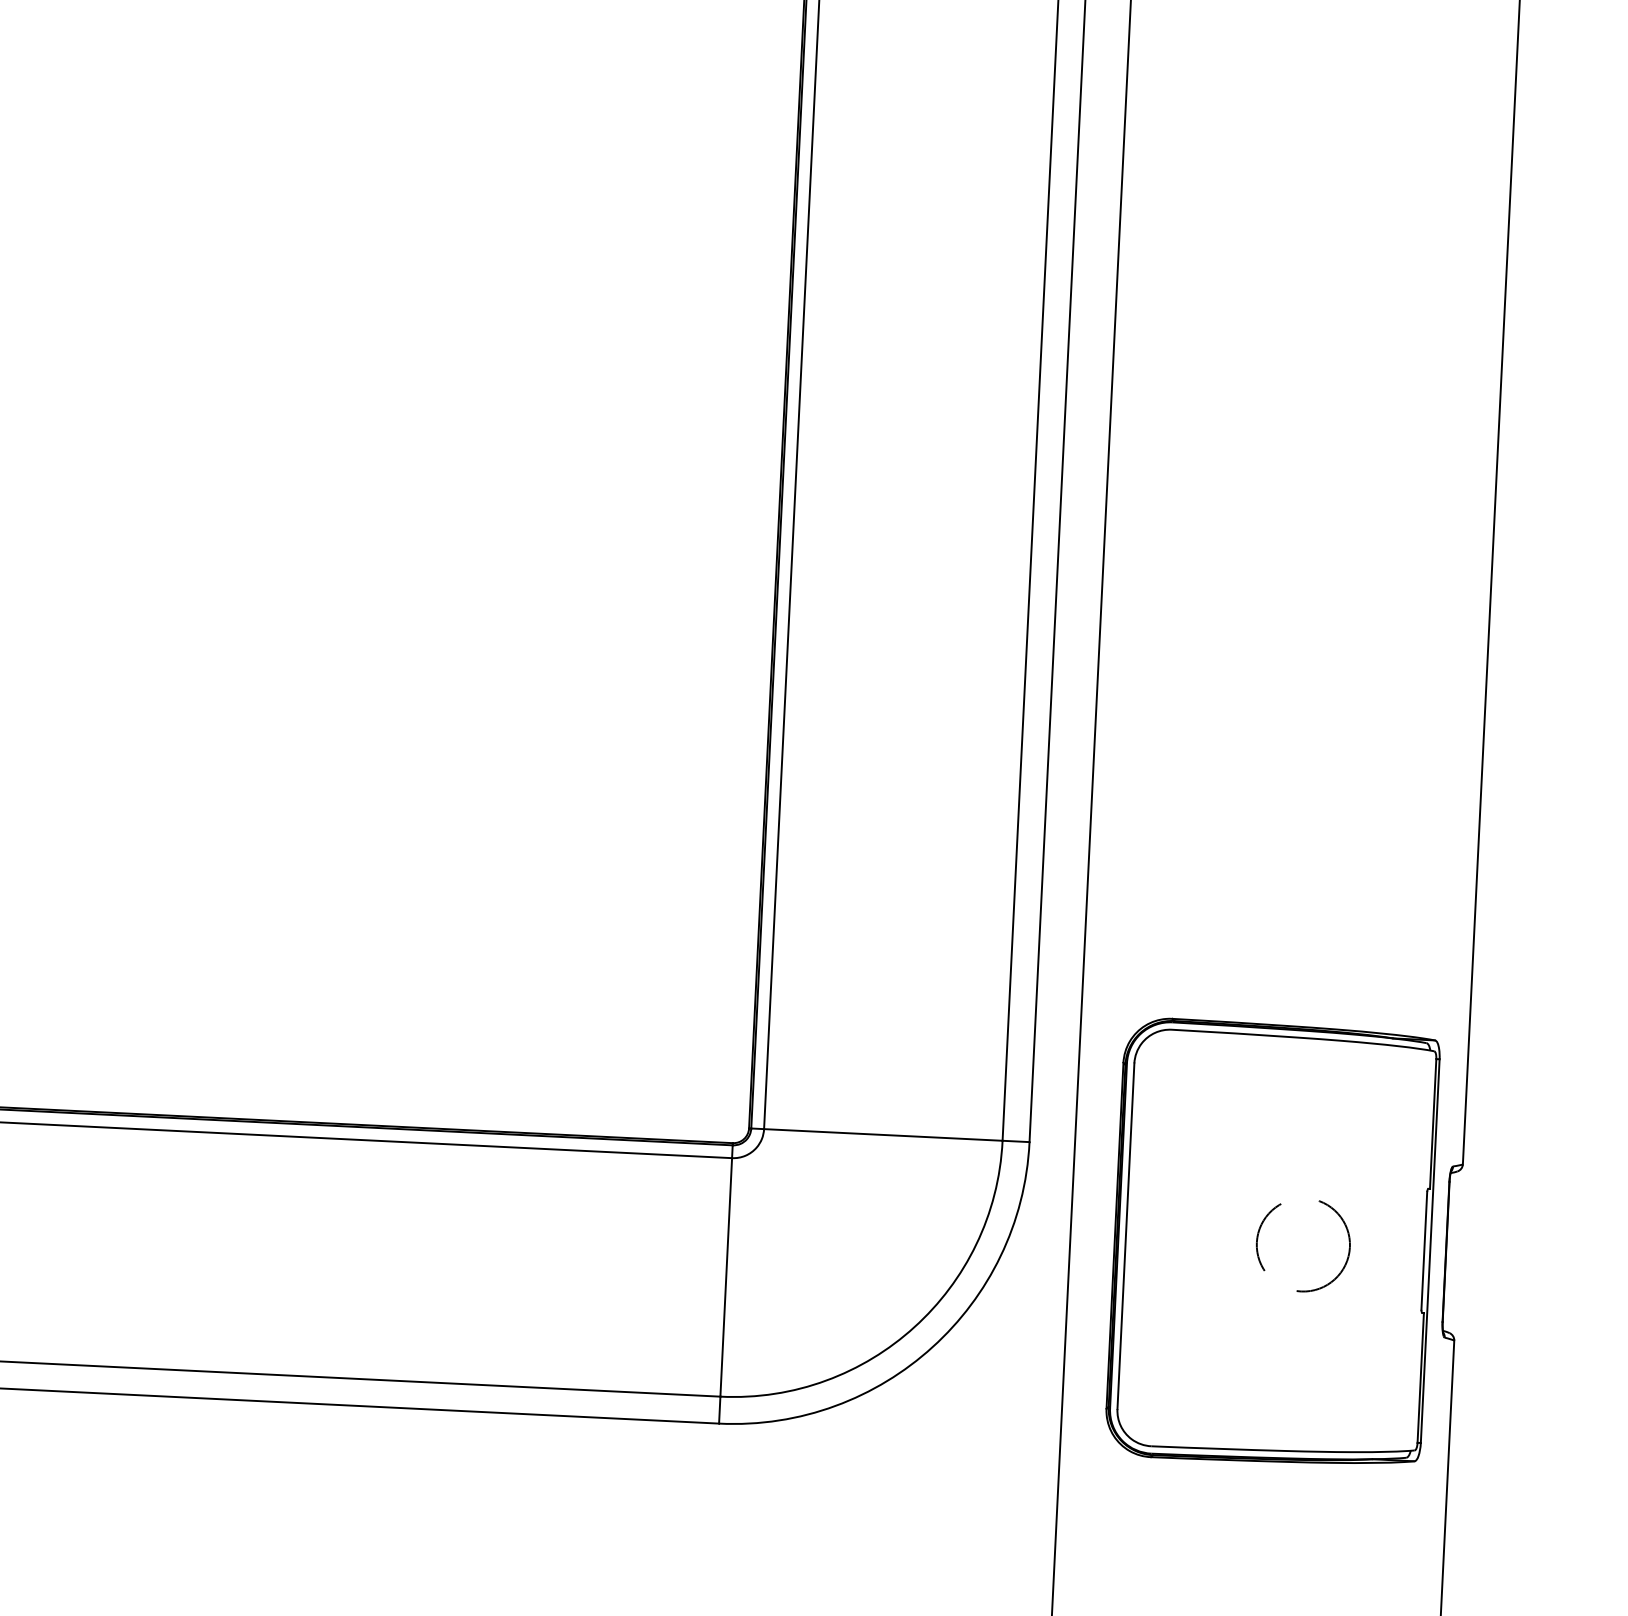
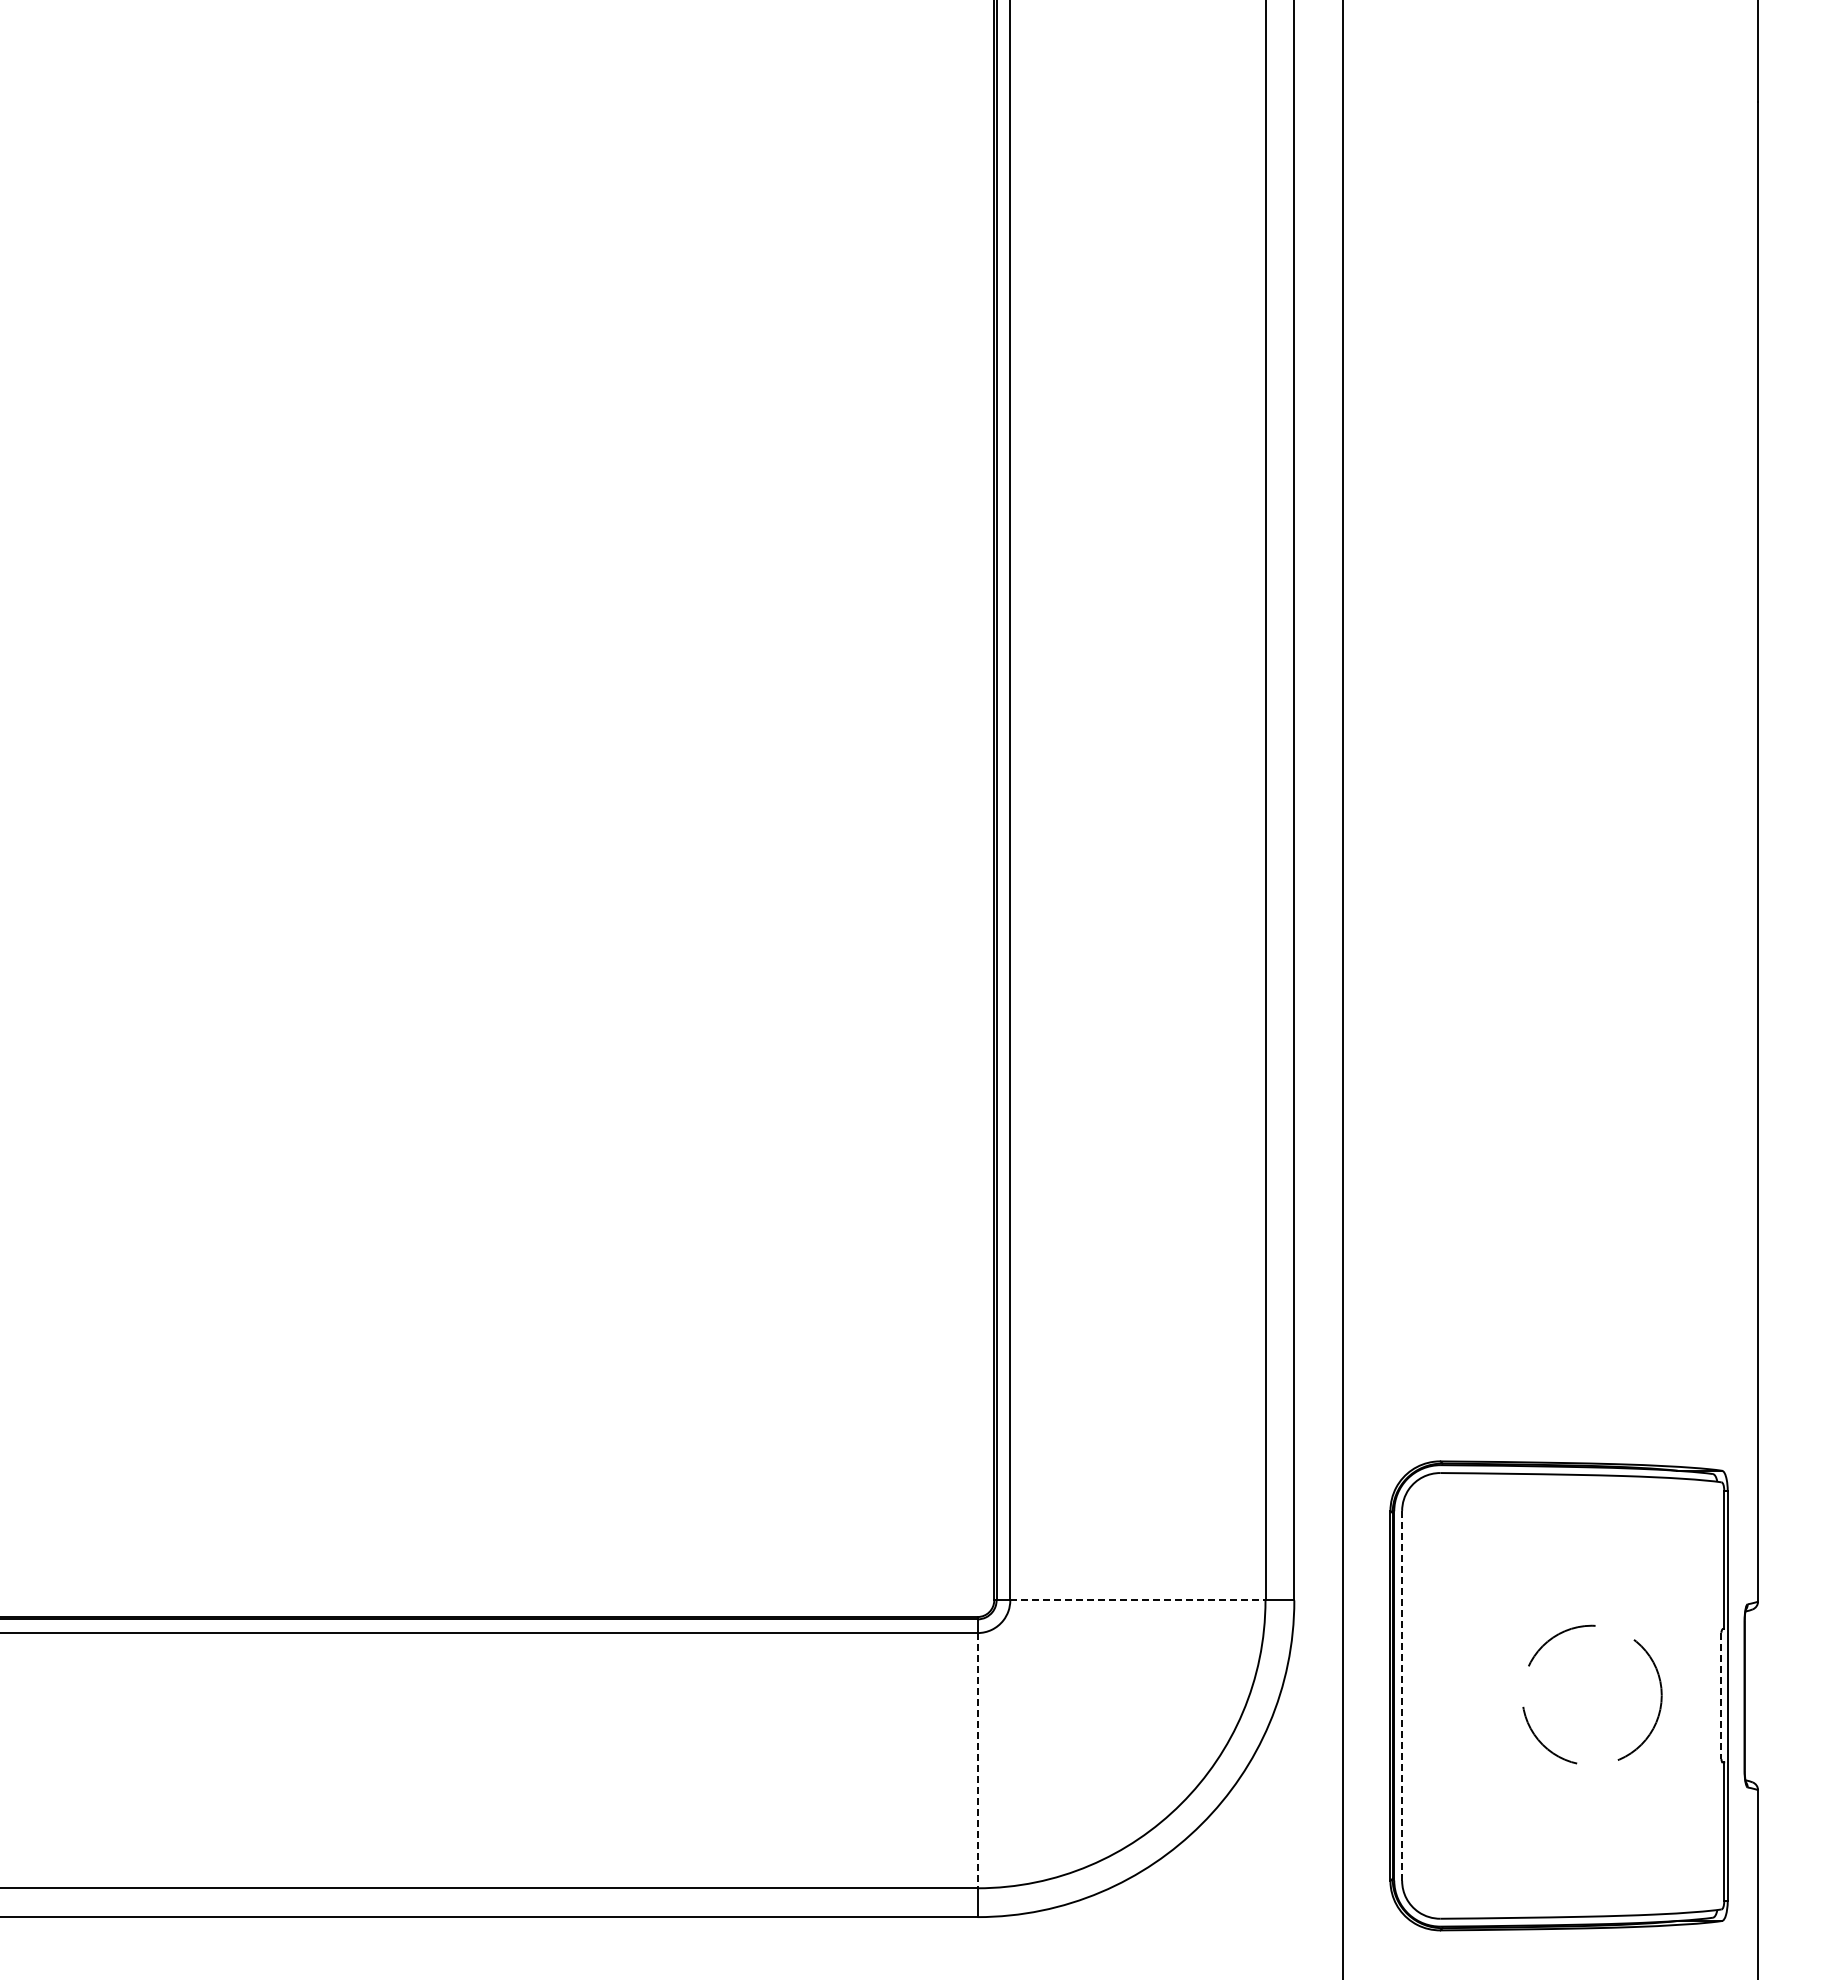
line: (882, 1135) -> (1137, 1600), solid -> dashed
line: (1126, 1235) -> (1402, 1695), solid -> dashed
circle: (1302, 1245) -> (1591, 1696), size x1.4
line: (1424, 1251) -> (1721, 1696), solid -> dashed
line: (726, 1277) -> (977, 1760), solid -> dashed

